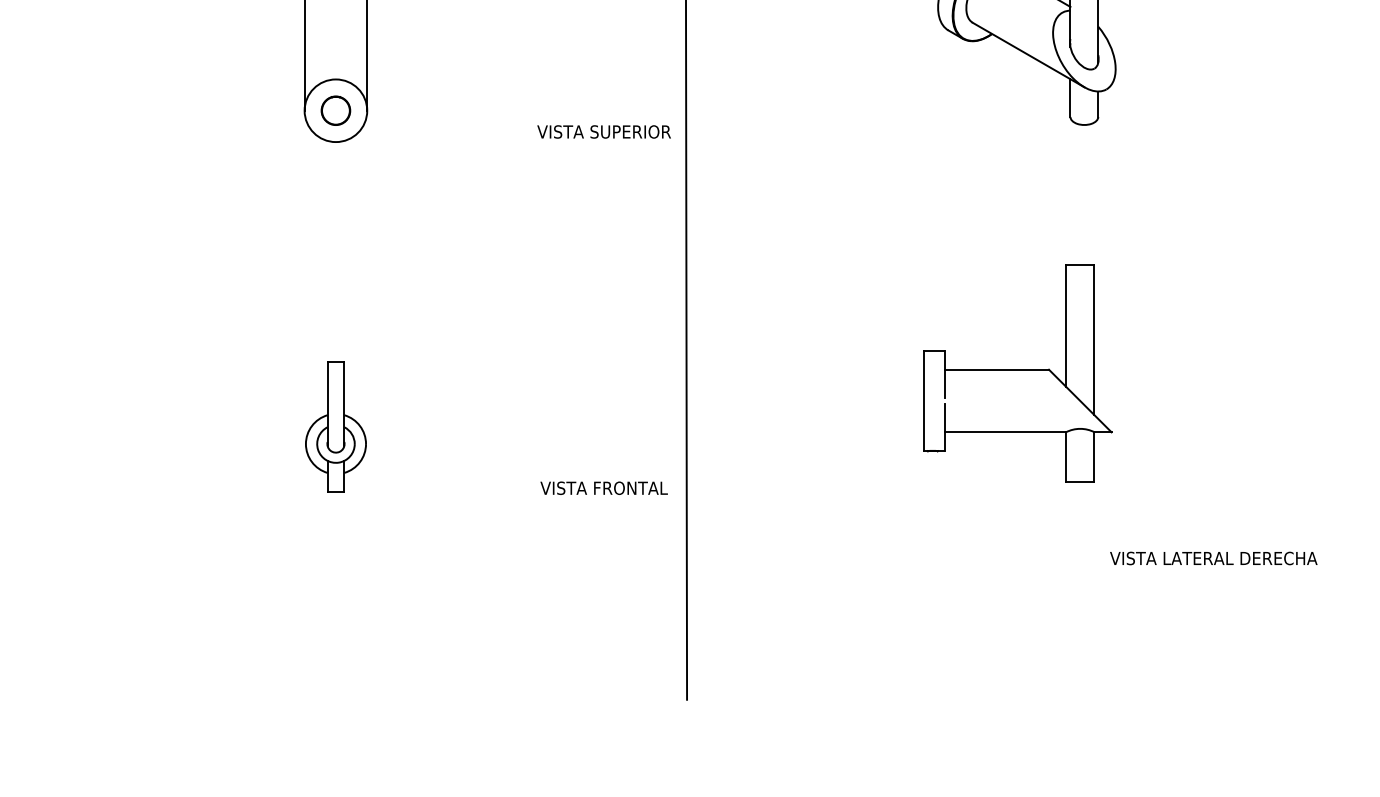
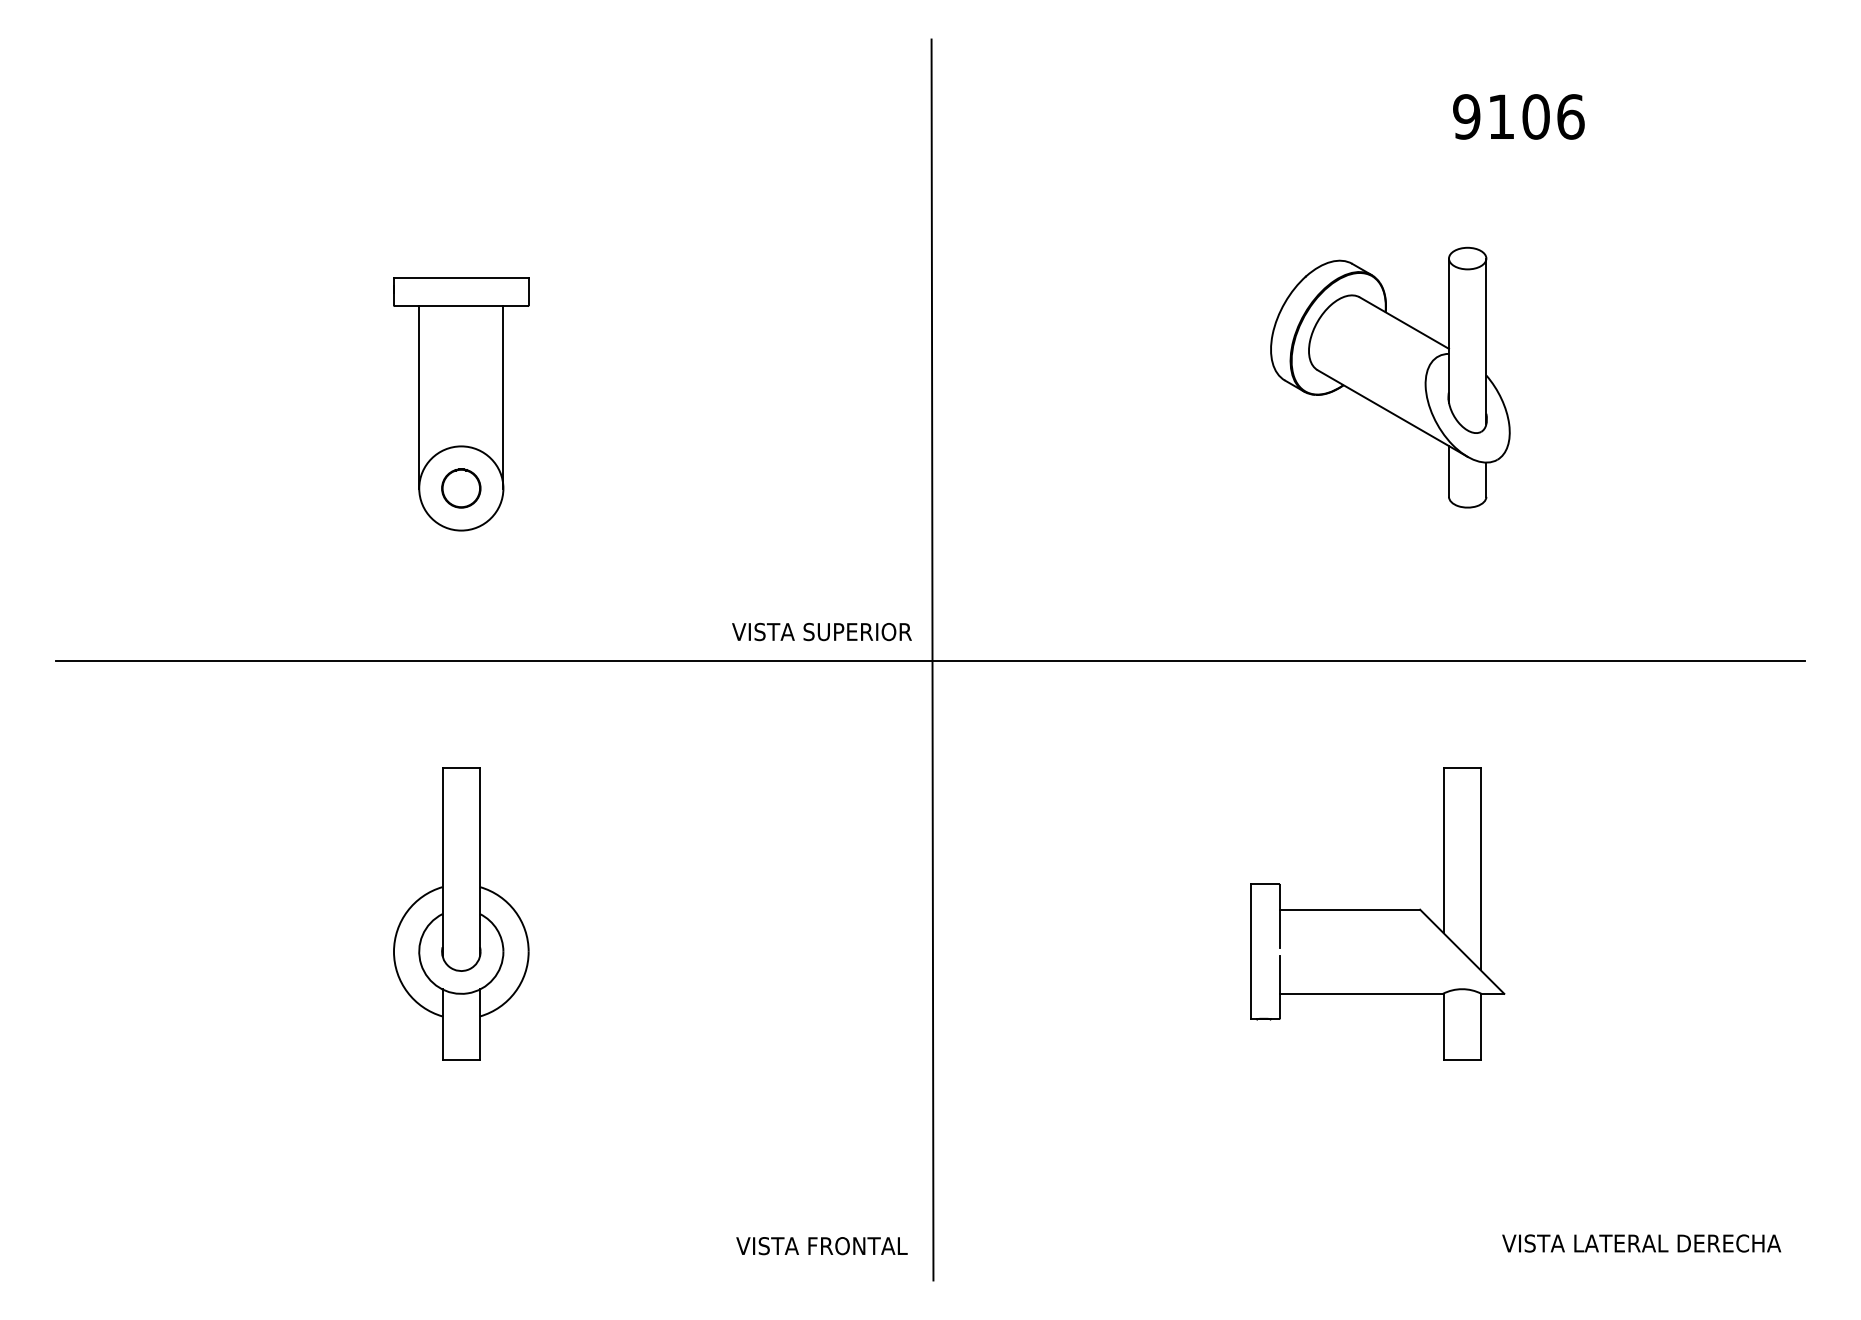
text: (603, 131) -> (821, 631), moved
line: (684, 239) -> (930, 661), added
part: (1017, 372) -> (1377, 913), moved
part: (336, 426) -> (461, 913), size x1.67
text: (603, 488) -> (821, 1246), moved
text: (1213, 558) -> (1641, 1243), moved

